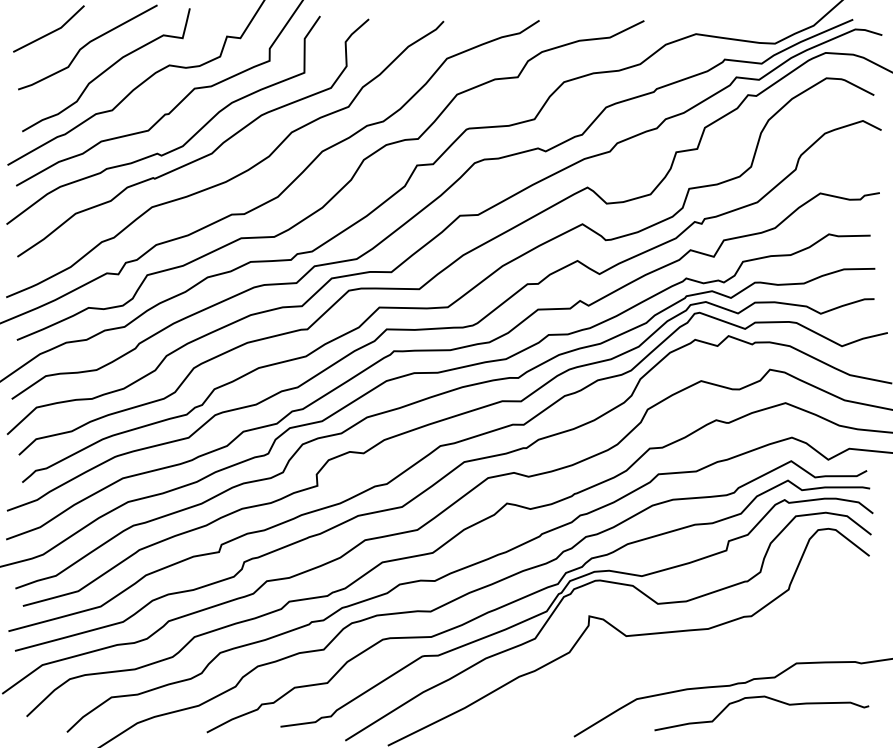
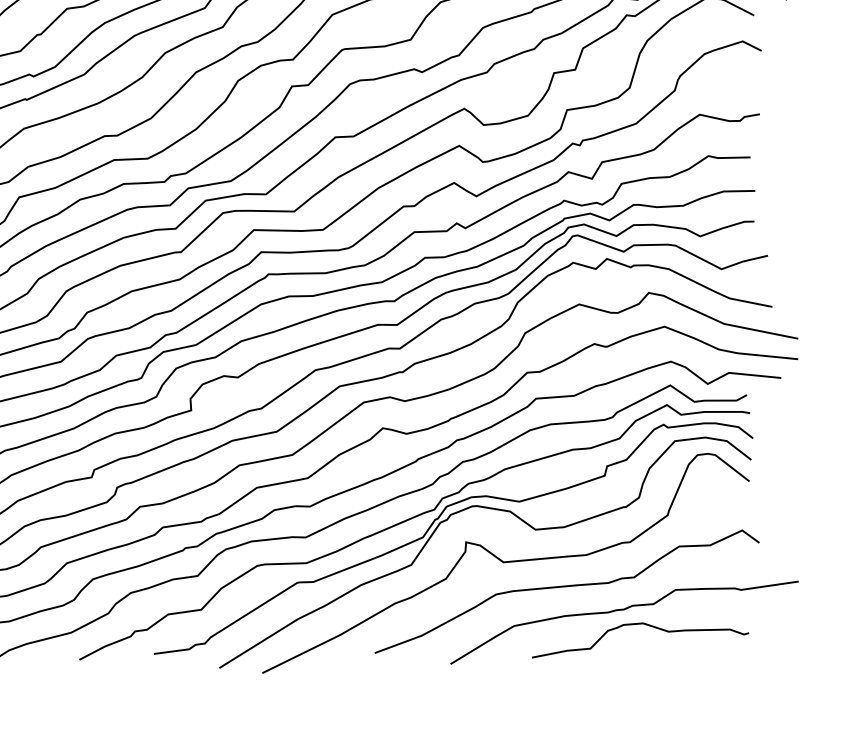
curve: (688, 660) -> (566, 586), added

